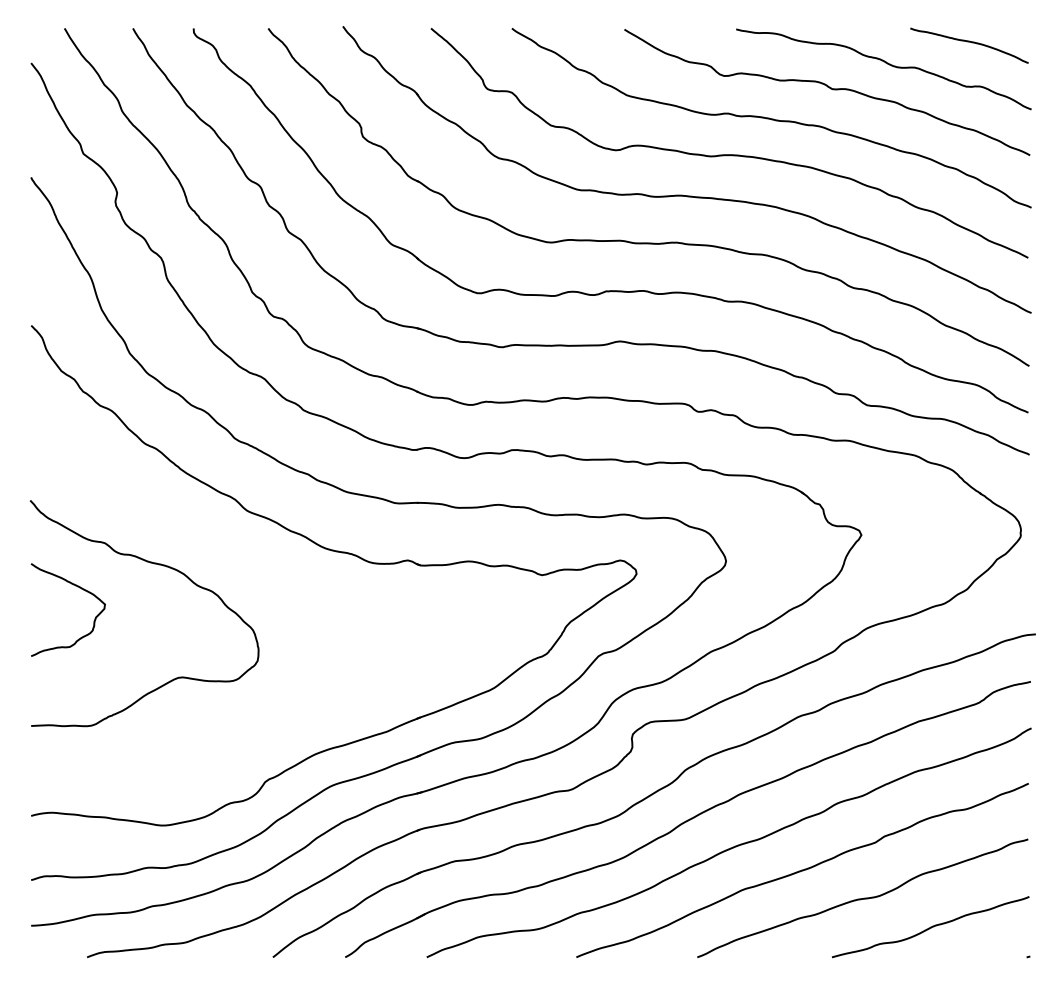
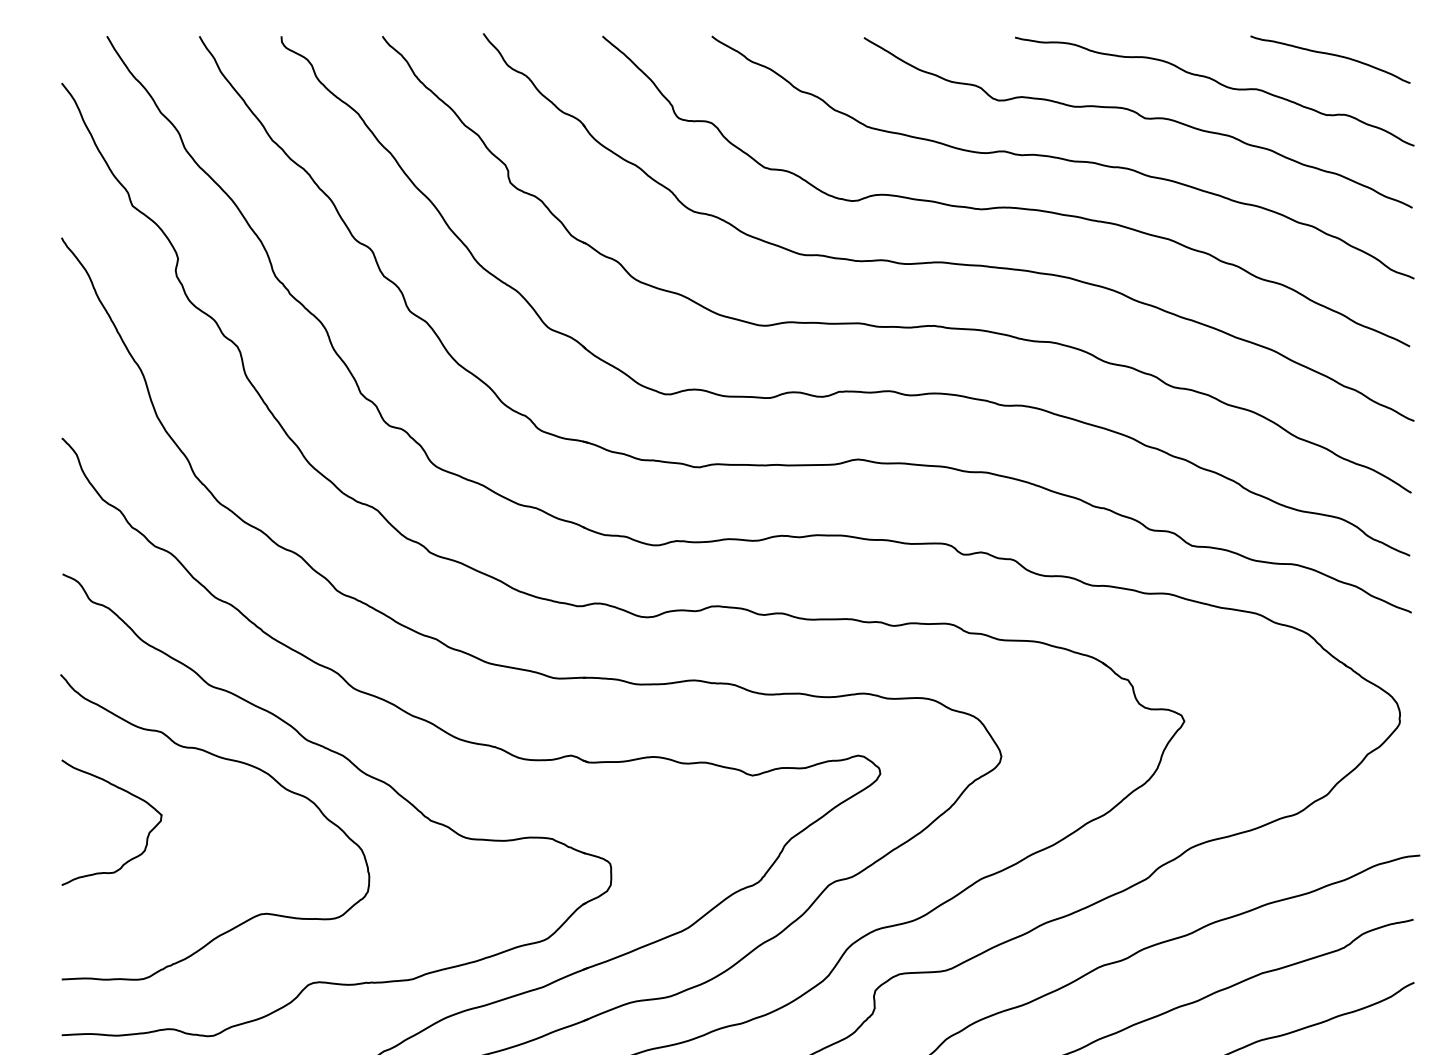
part: (251, 572) -> (359, 771), added

